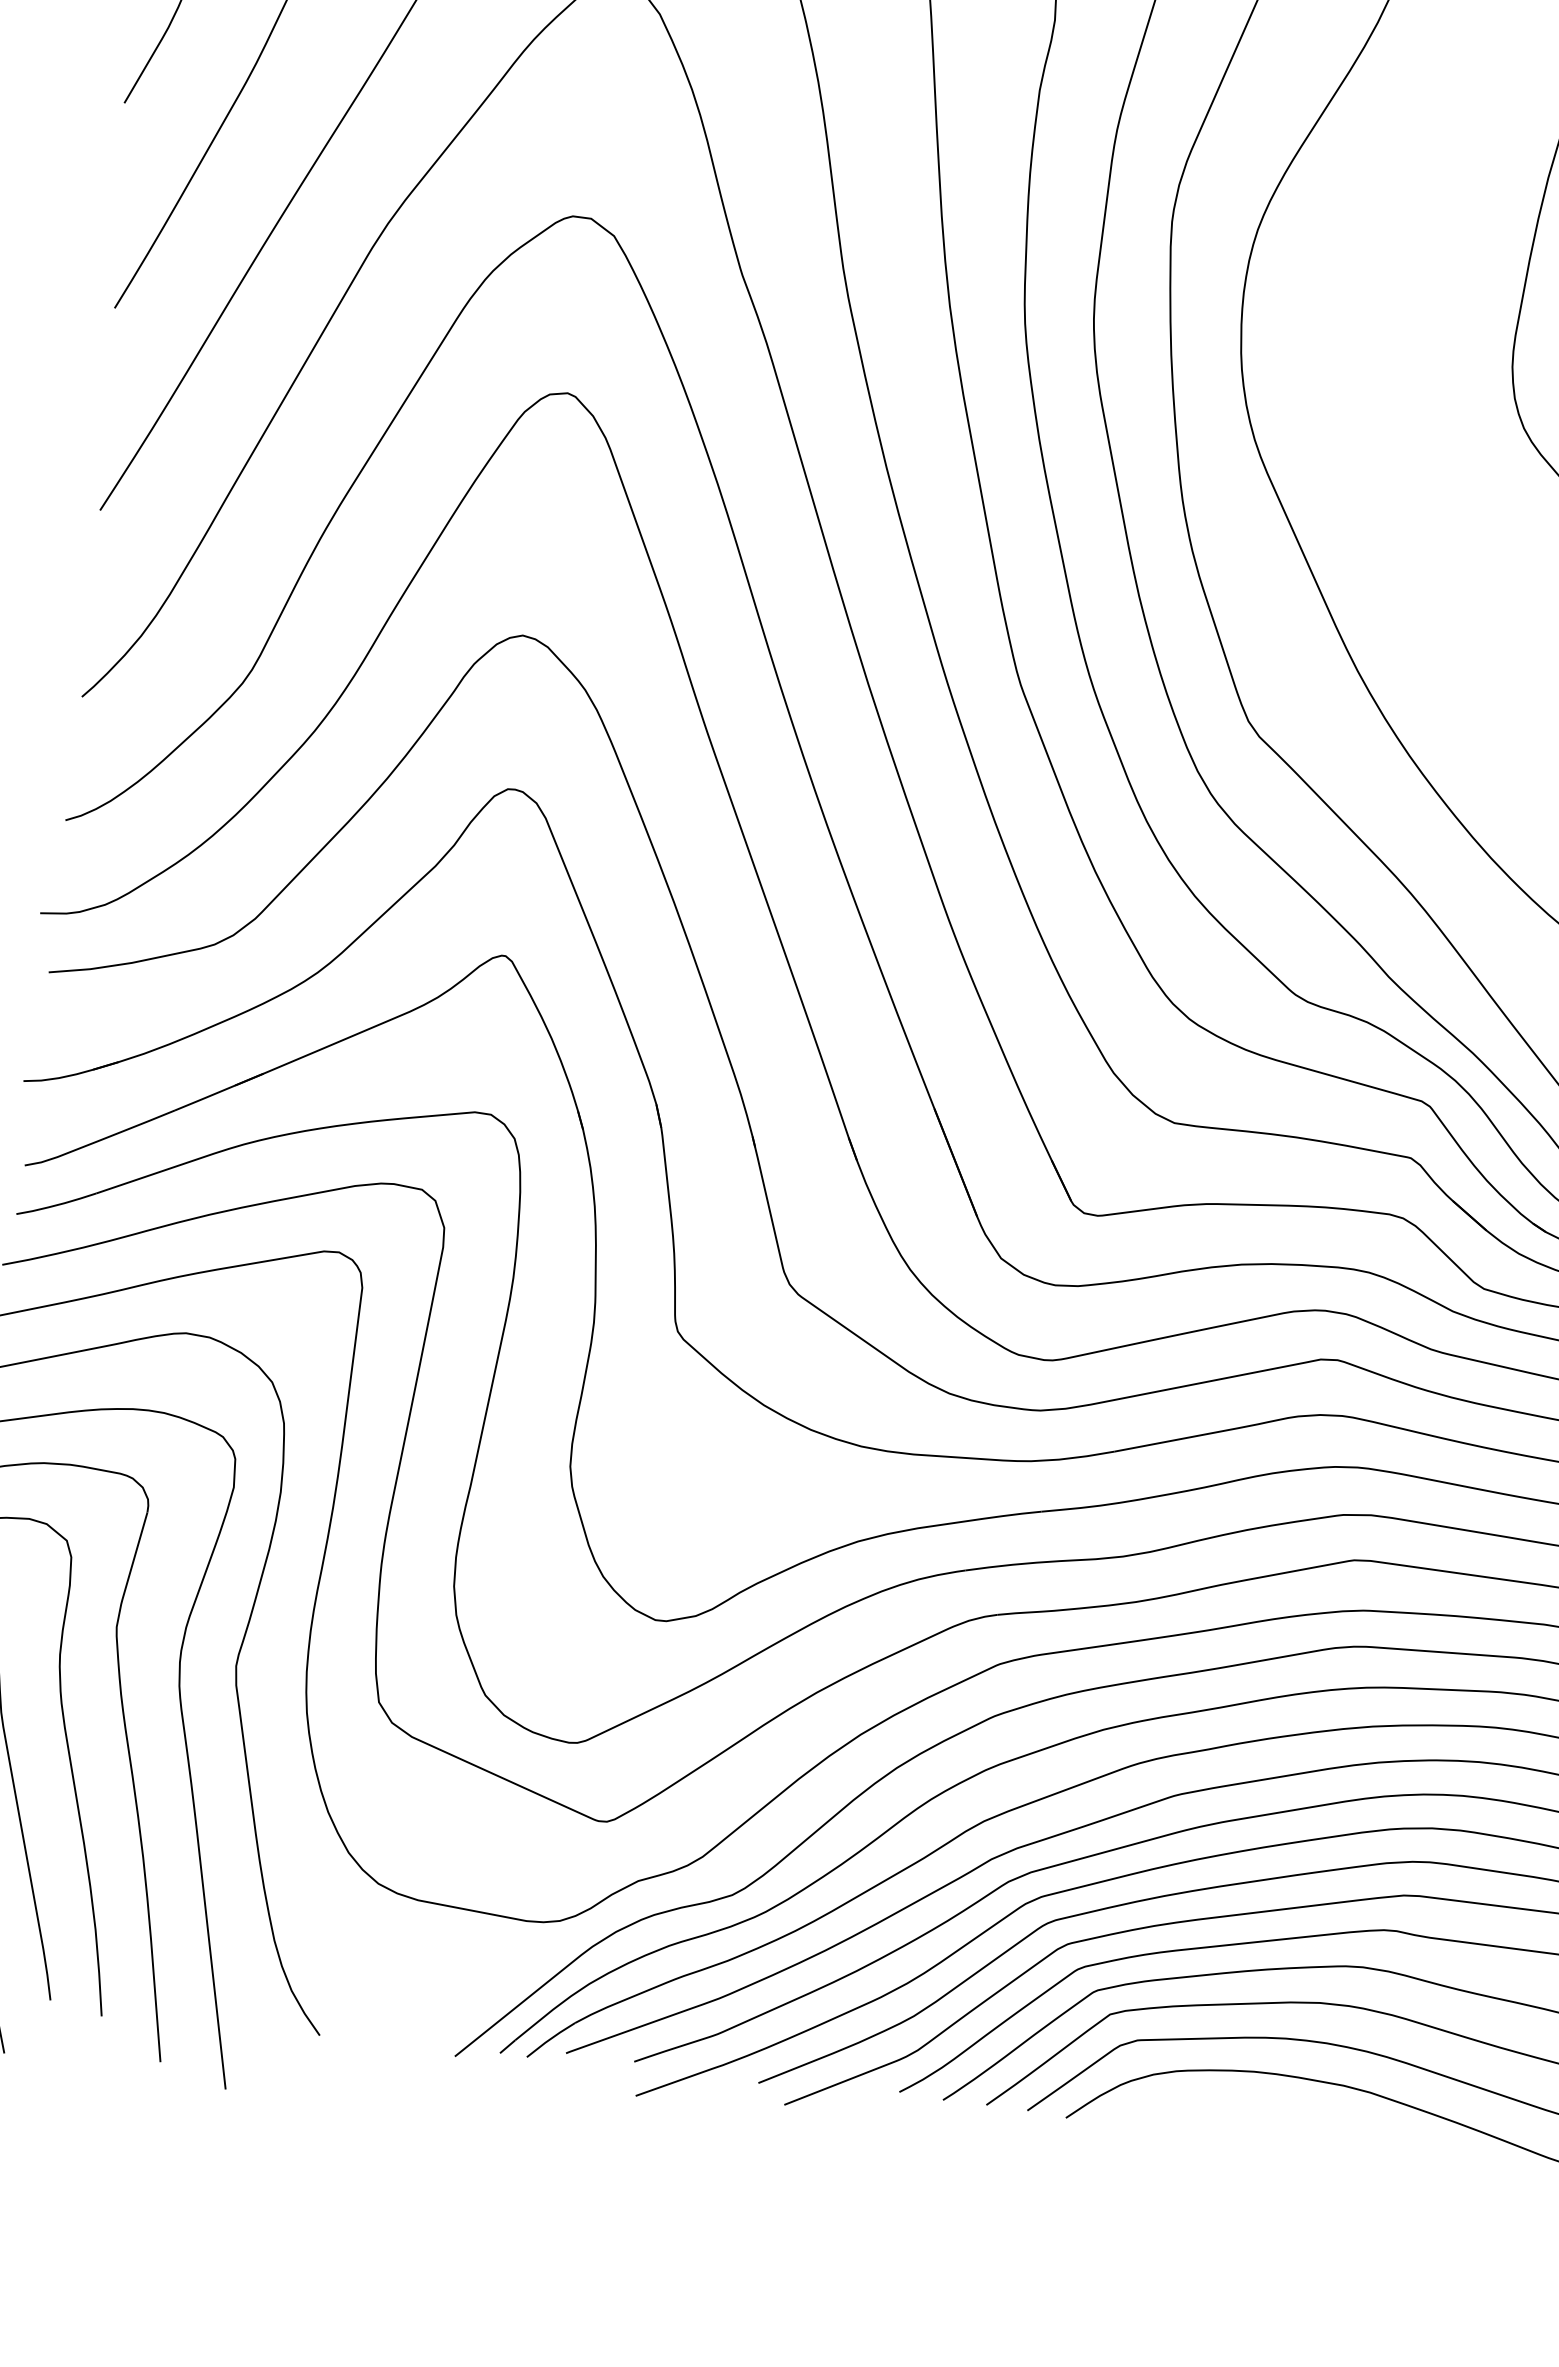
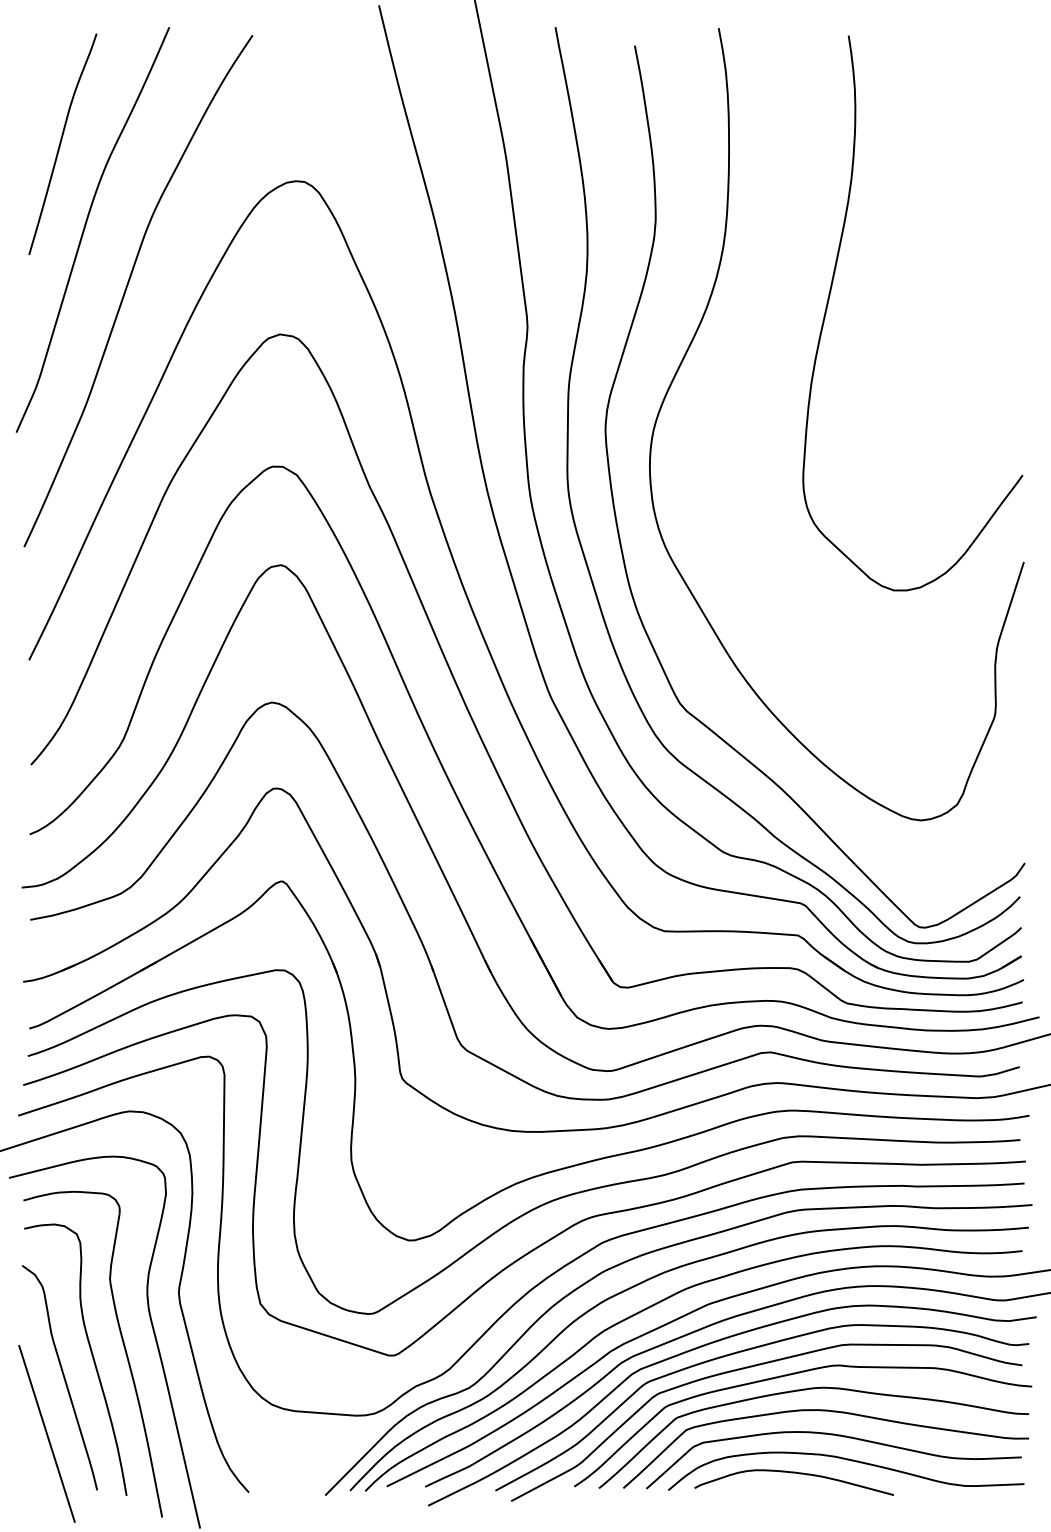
curve: (1291, 2113) -> (793, 1473), added

